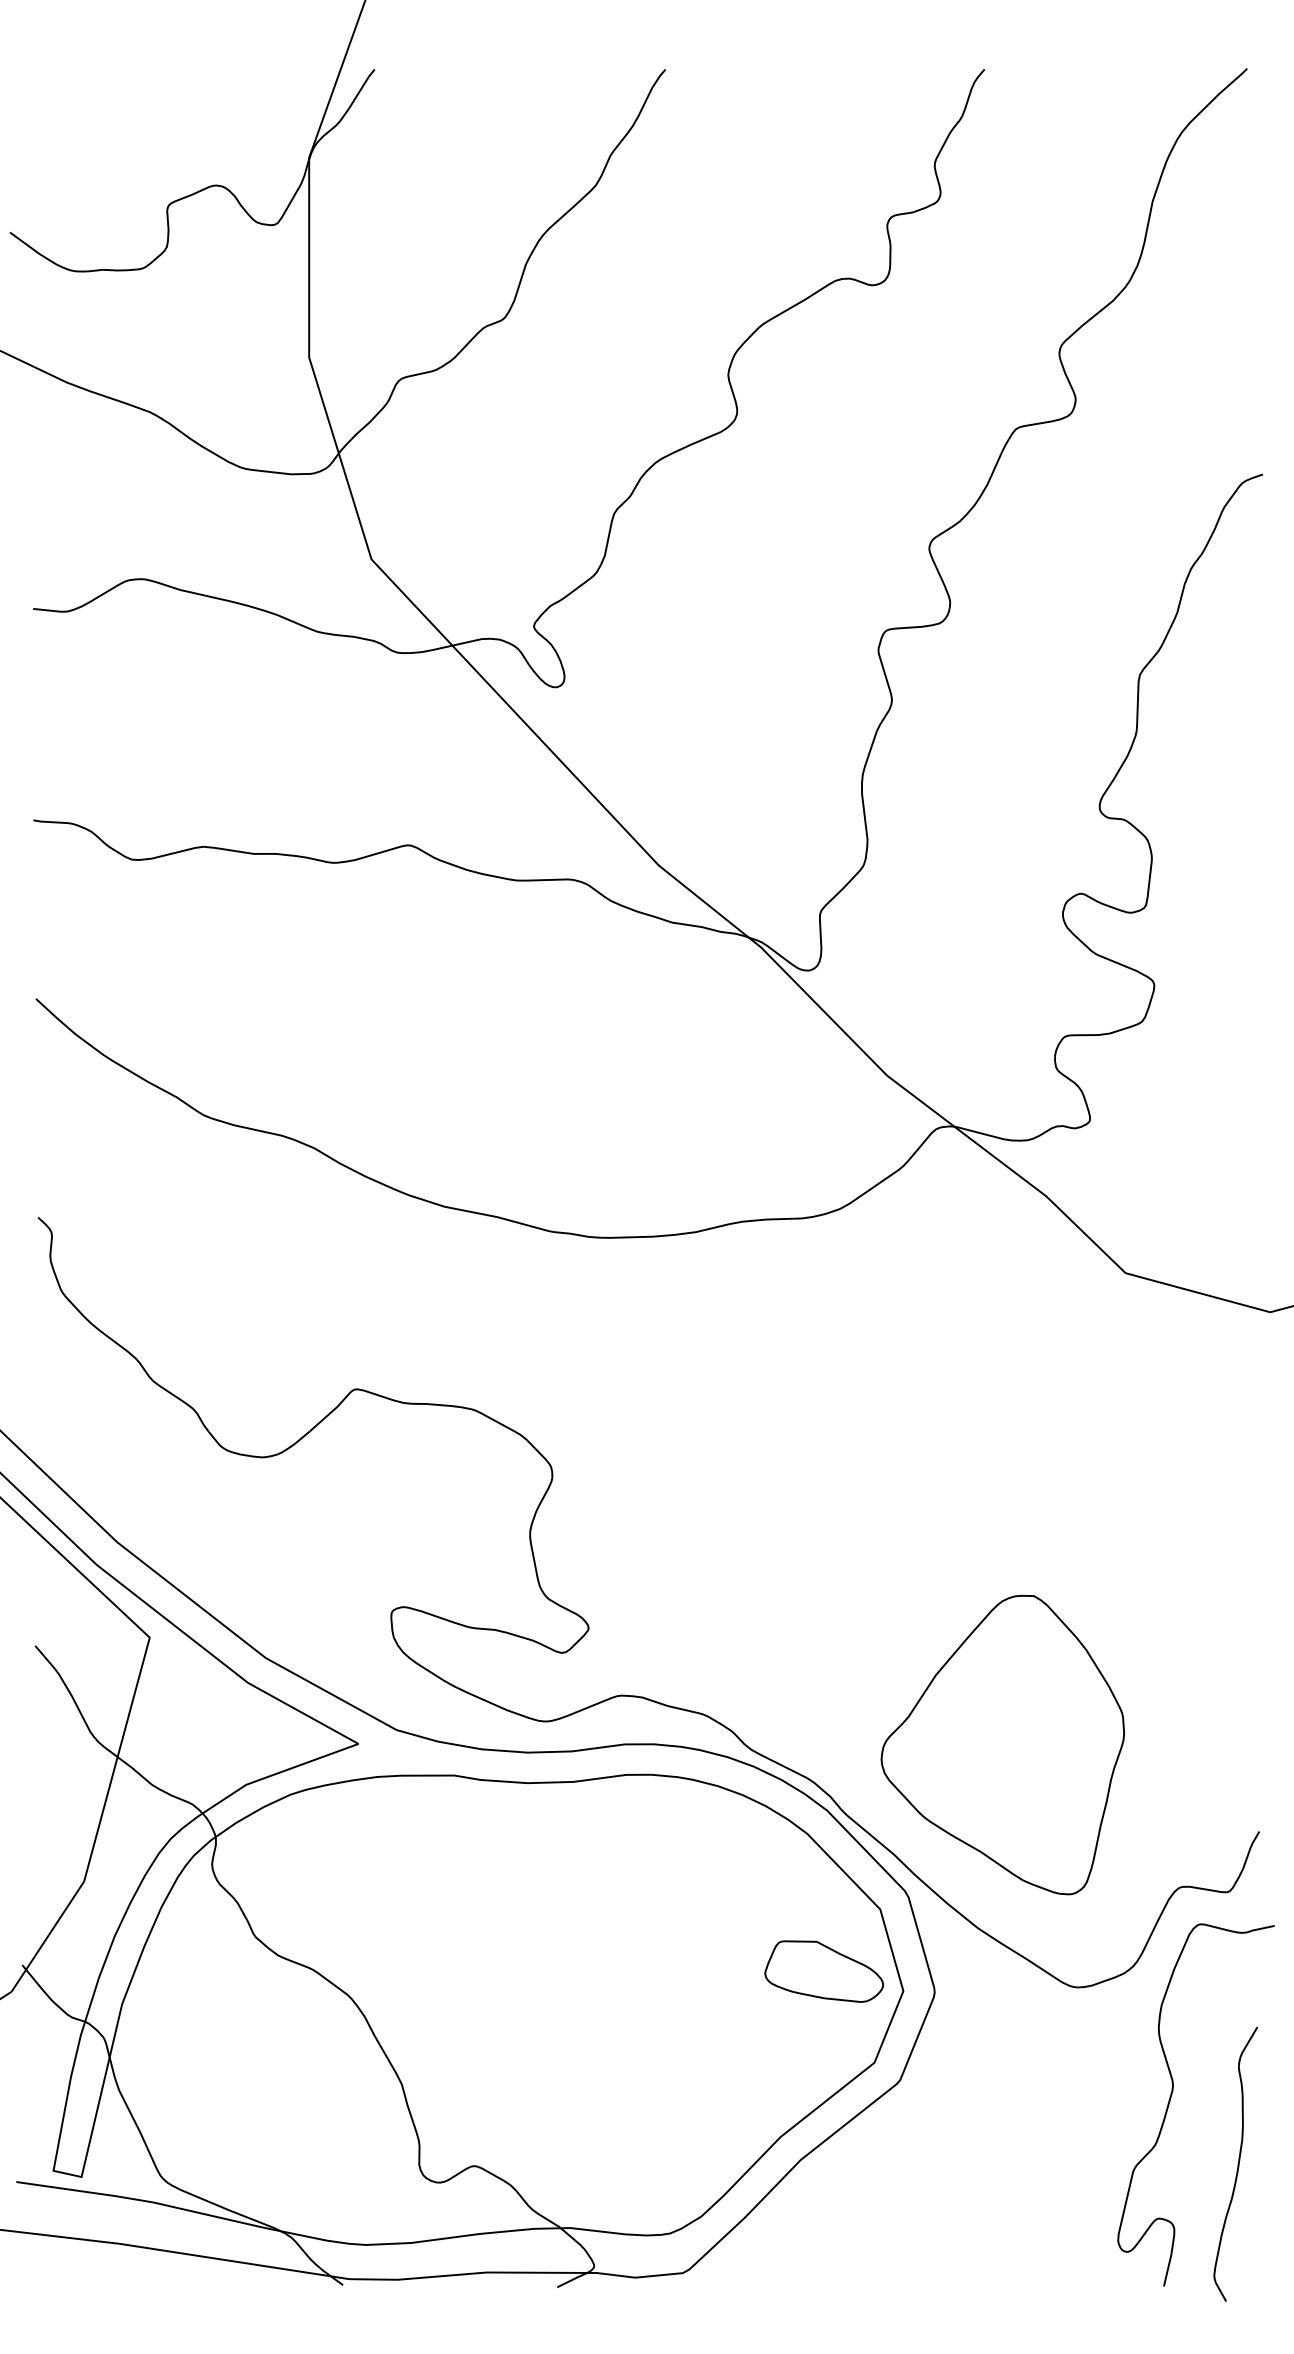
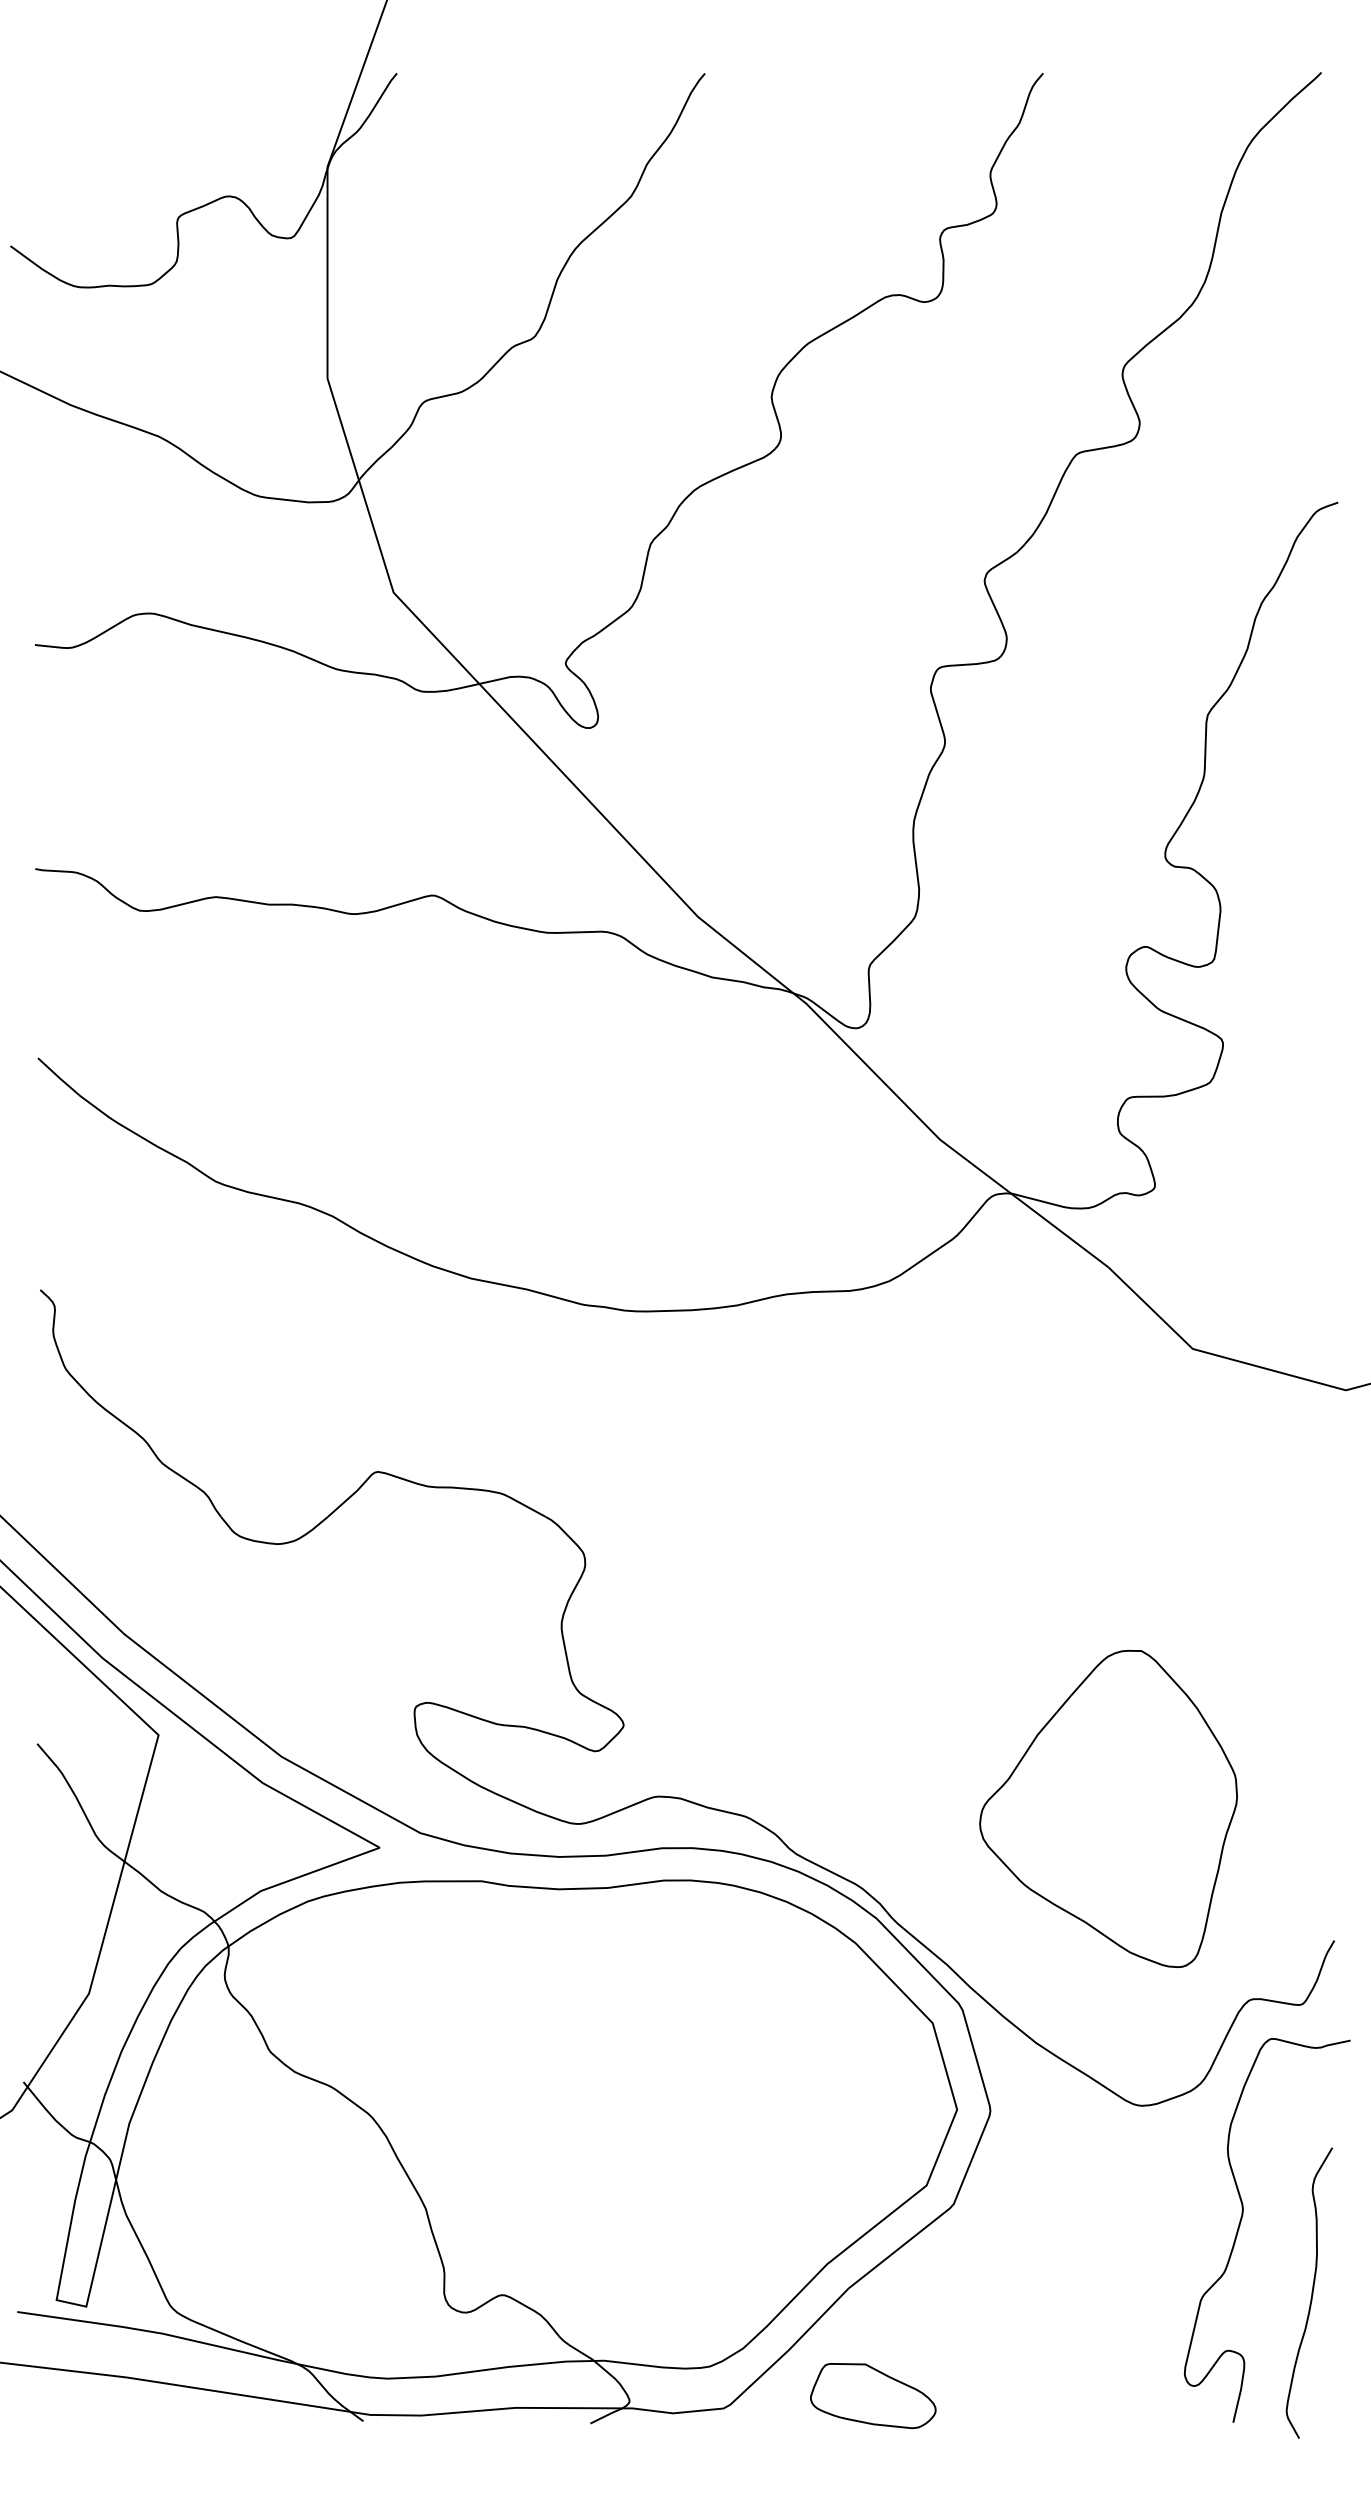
part: (1002, 1744) -> (1108, 1808), moved
part: (824, 1972) -> (873, 2396), moved

